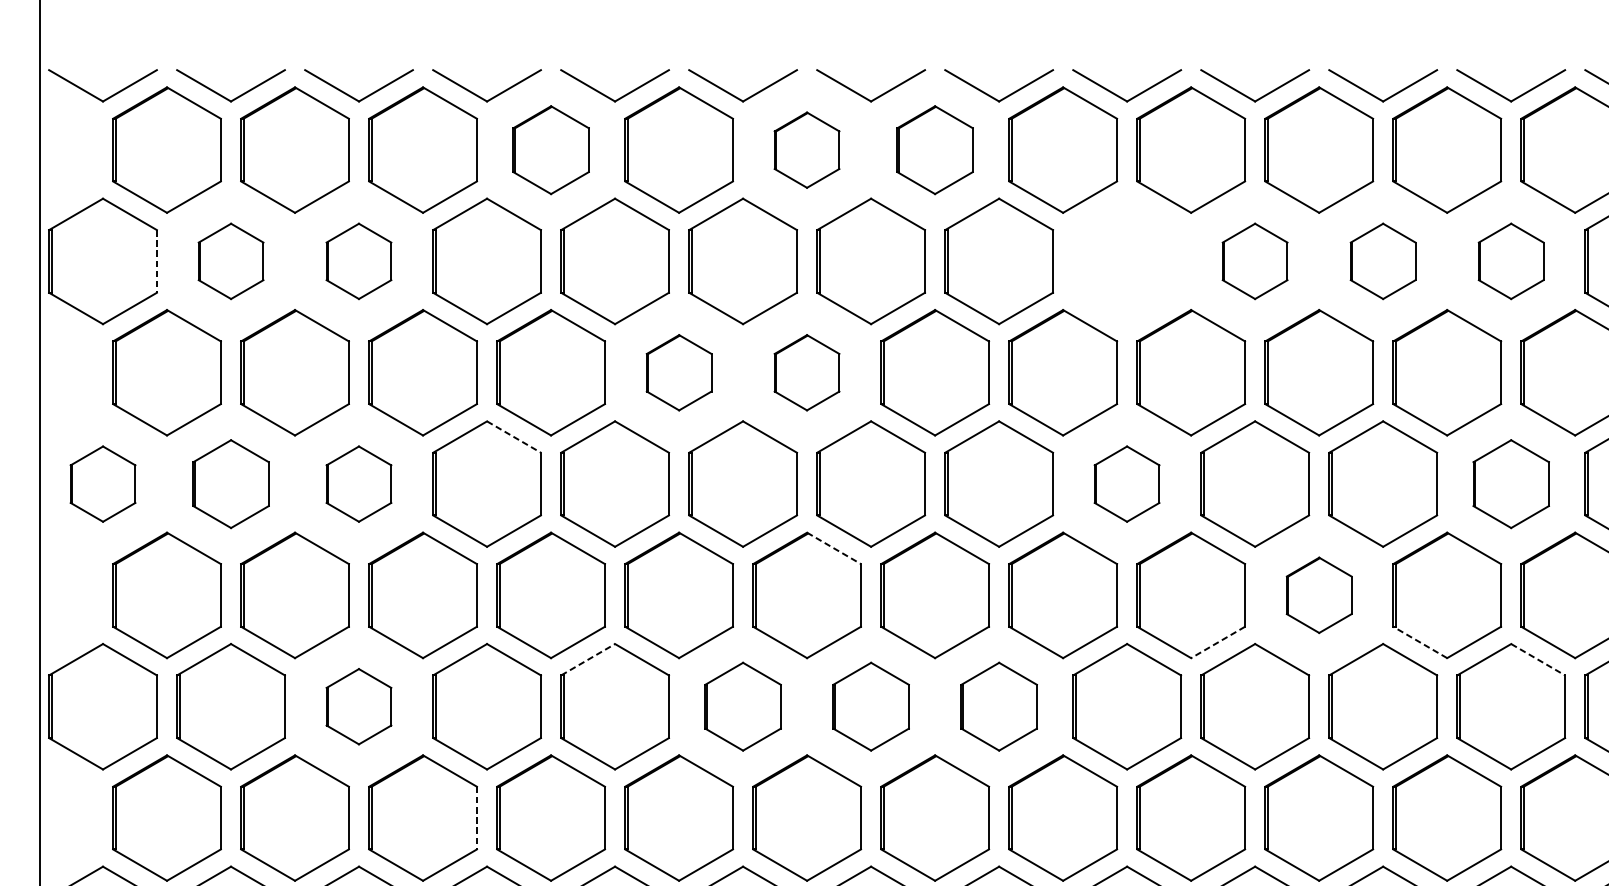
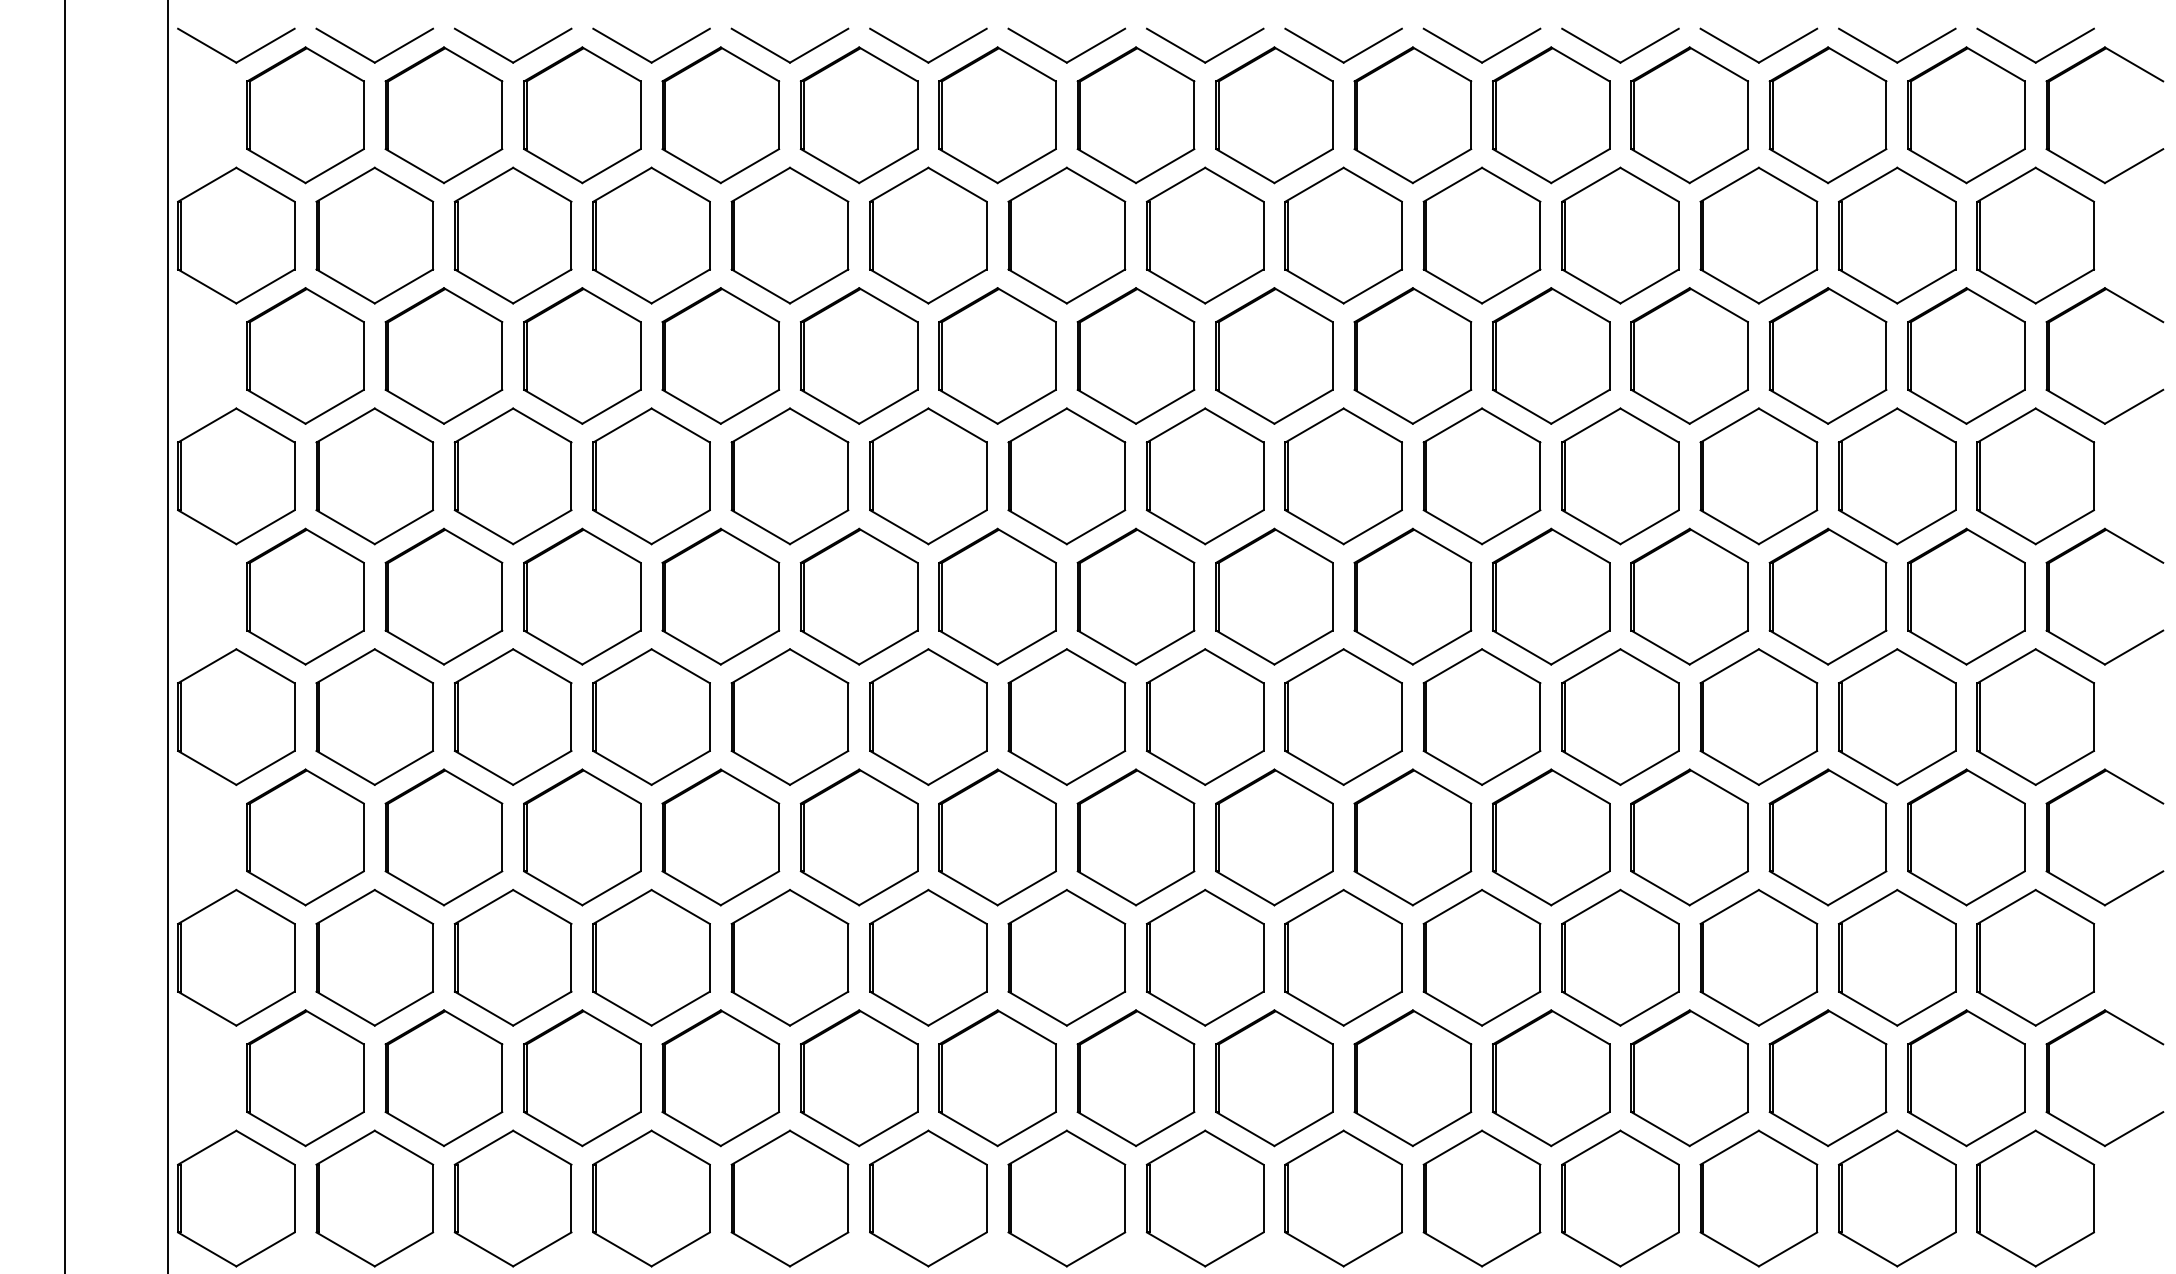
part: (550, 150) -> (720, 115), size x1.43
part: (806, 150) -> (997, 115), size x1.67
part: (934, 150) -> (1135, 115), size x1.43
line: (156, 261) -> (294, 235), dashed -> solid
part: (230, 261) -> (374, 235), size x1.67
part: (358, 261) -> (512, 235), size x1.67
part: (1127, 261) -> (1343, 235), added
part: (1254, 261) -> (1481, 235), size x1.67
part: (1383, 261) -> (1620, 235), size x1.67
part: (1510, 261) -> (1758, 235), size x1.67
part: (679, 372) -> (859, 355), size x1.67
part: (806, 372) -> (997, 355), size x1.67
line: (513, 437) -> (680, 425), dashed -> solid
part: (103, 484) -> (236, 476), size x1.67
part: (230, 484) -> (374, 476), size x1.43
part: (358, 484) -> (512, 476), size x1.67
part: (1127, 484) -> (1343, 476), size x1.67
part: (1510, 484) -> (1758, 476), size x1.43
line: (833, 548) -> (1026, 545), dashed -> solid
part: (1319, 595) -> (1551, 596), size x1.67
line: (1218, 642) -> (1442, 647), dashed -> solid
line: (1420, 642) -> (1660, 647), dashed -> solid
line: (587, 659) -> (760, 666), dashed -> solid
line: (1538, 659) -> (1788, 666), dashed -> solid
part: (358, 706) -> (512, 716), size x1.67
part: (743, 706) -> (928, 716), size x1.43
part: (870, 706) -> (1066, 716), size x1.43
part: (999, 706) -> (1205, 716), size x1.43
line: (476, 818) -> (640, 837), dashed -> solid

